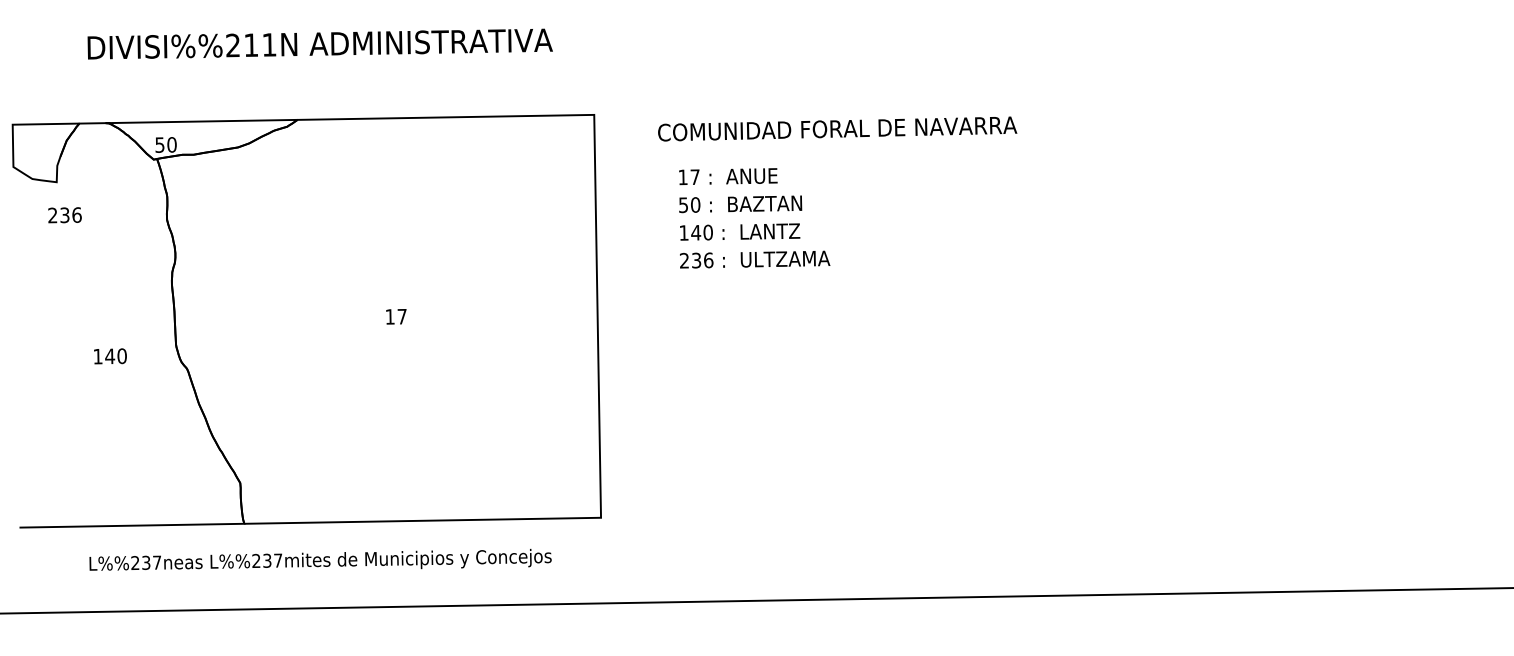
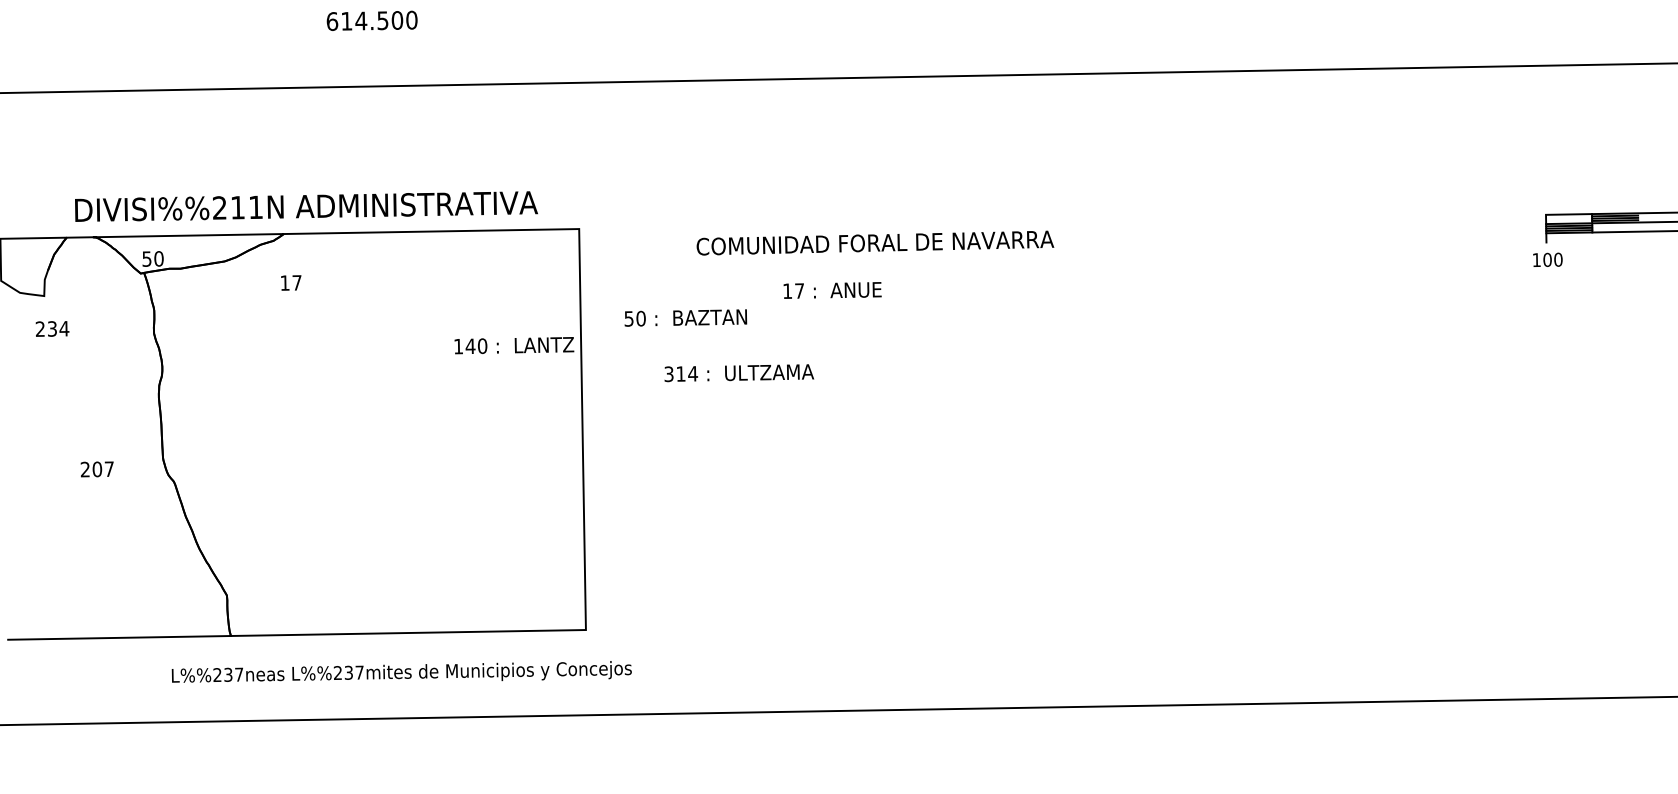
text: (320, 44) -> (306, 206), moved
text: (837, 128) -> (875, 242), moved
text: (728, 176) -> (832, 290), moved
text: (740, 203) -> (685, 317), moved
text: (77, 214) -> (64, 328), 236 -> 234
text: (740, 231) -> (514, 345), moved
text: (697, 261) -> (681, 374), 236 -> 314
text: (396, 316) -> (291, 282), moved
text: (110, 356) -> (97, 469), 140 -> 207
text: (320, 559) -> (401, 671), moved

